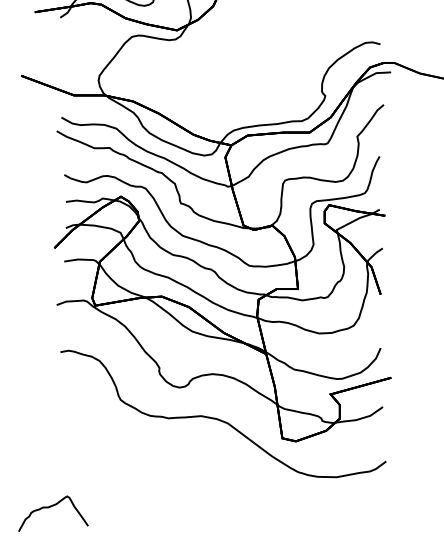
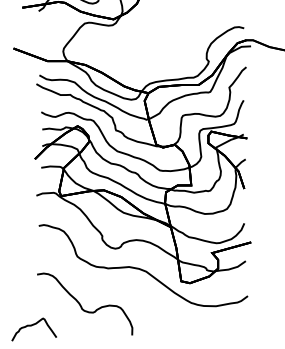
curve: (128, 477) -> (82, 306), added

